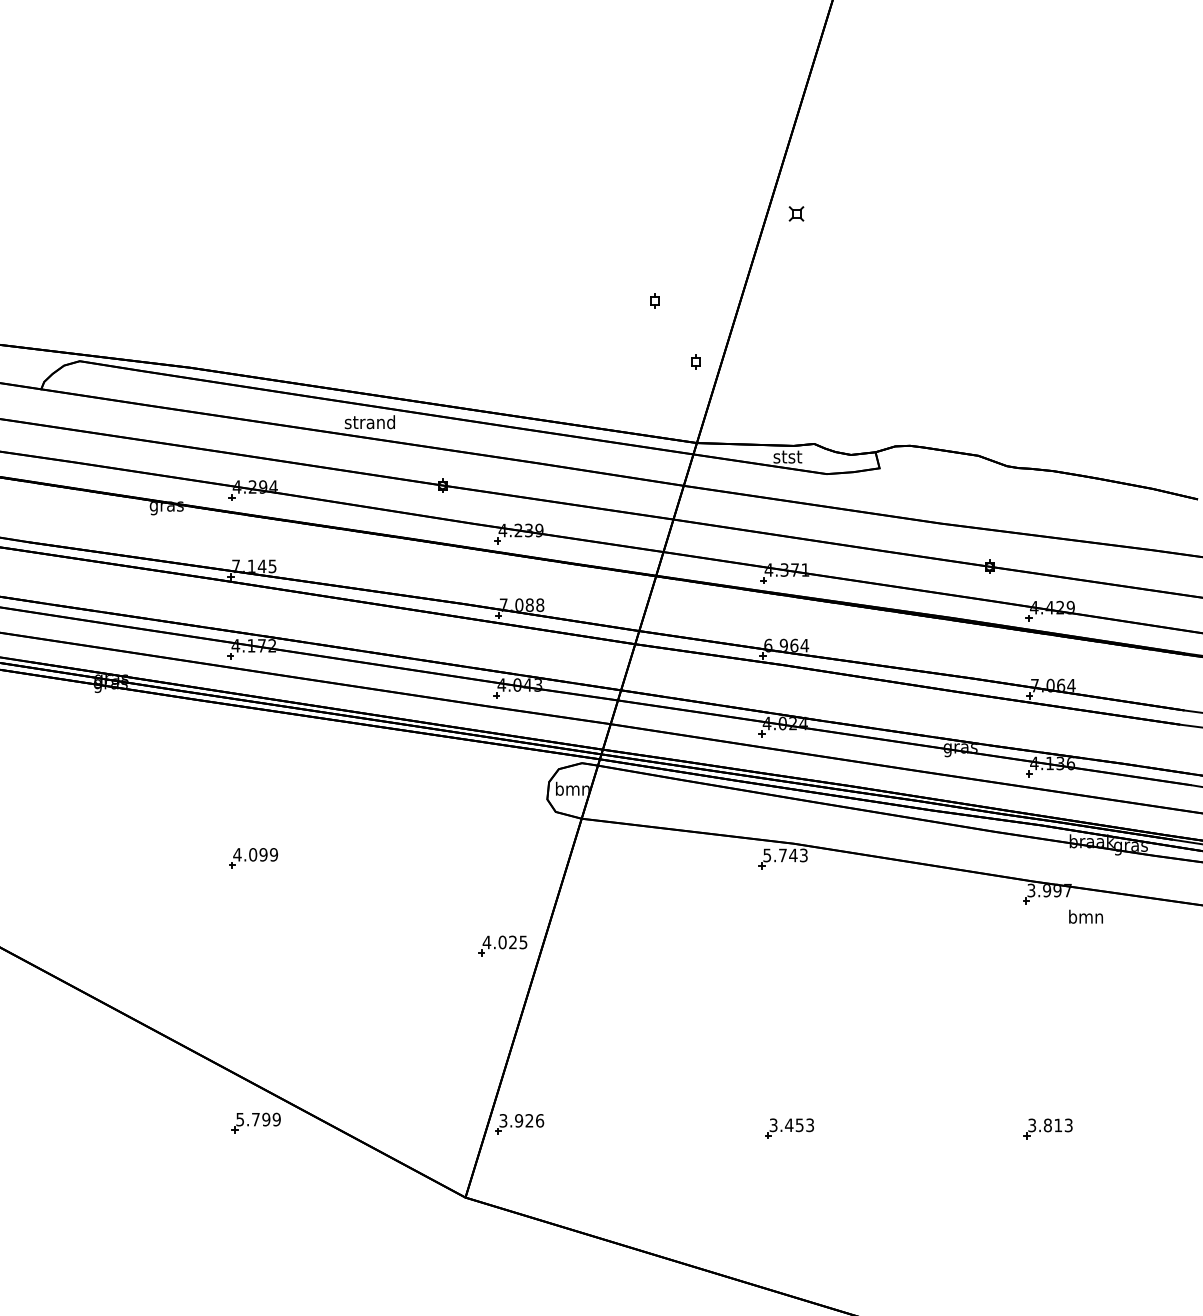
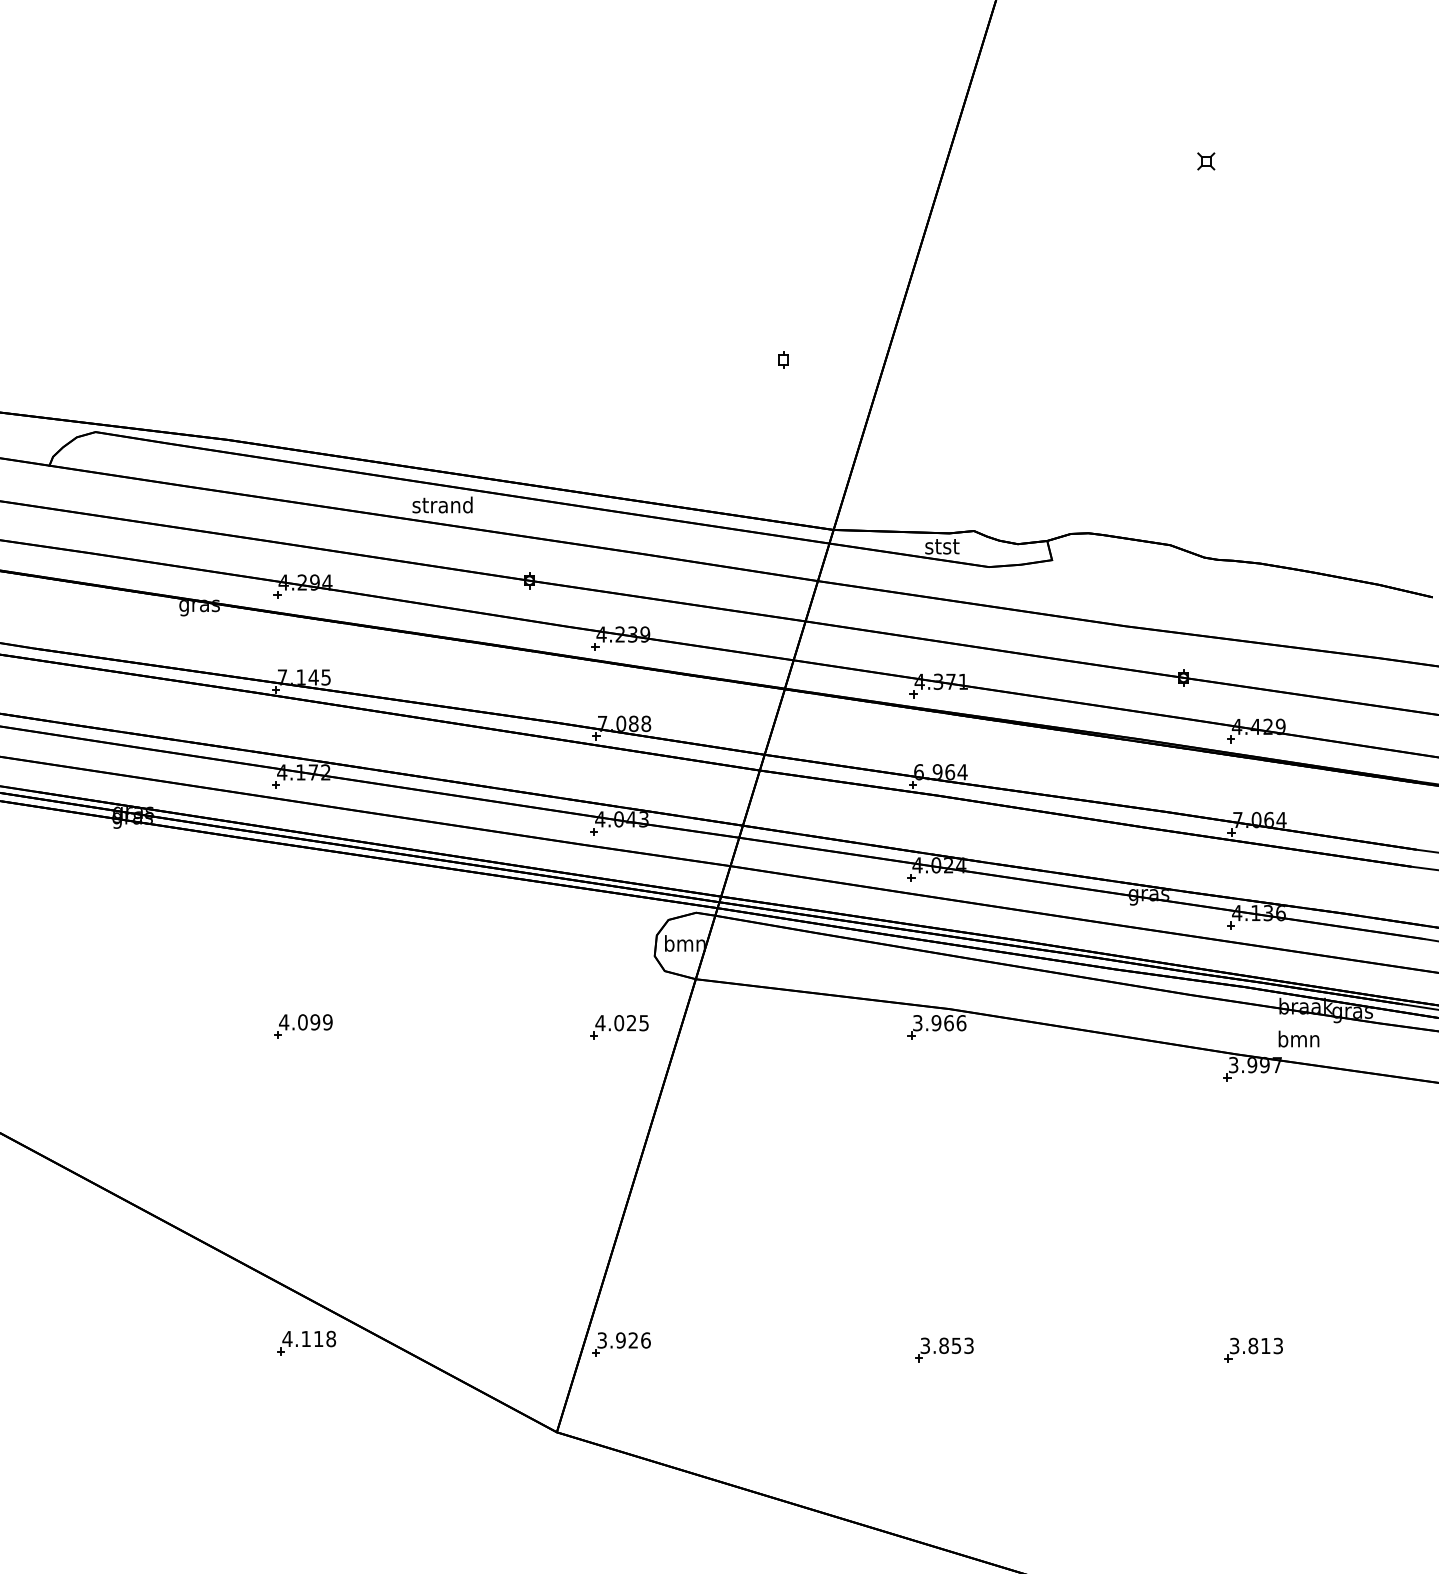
part: (796, 213) -> (1206, 160), moved
part: (695, 361) -> (831, 432), removed
text: (785, 855) -> (939, 1023), 5.743 -> 3.966
text: (1085, 916) -> (1298, 1038), moved
part: (502, 945) -> (619, 1026), moved
text: (257, 1119) -> (308, 1338), 5.799 -> 4.118
text: (789, 1125) -> (944, 1346), 3.453 -> 3.853

